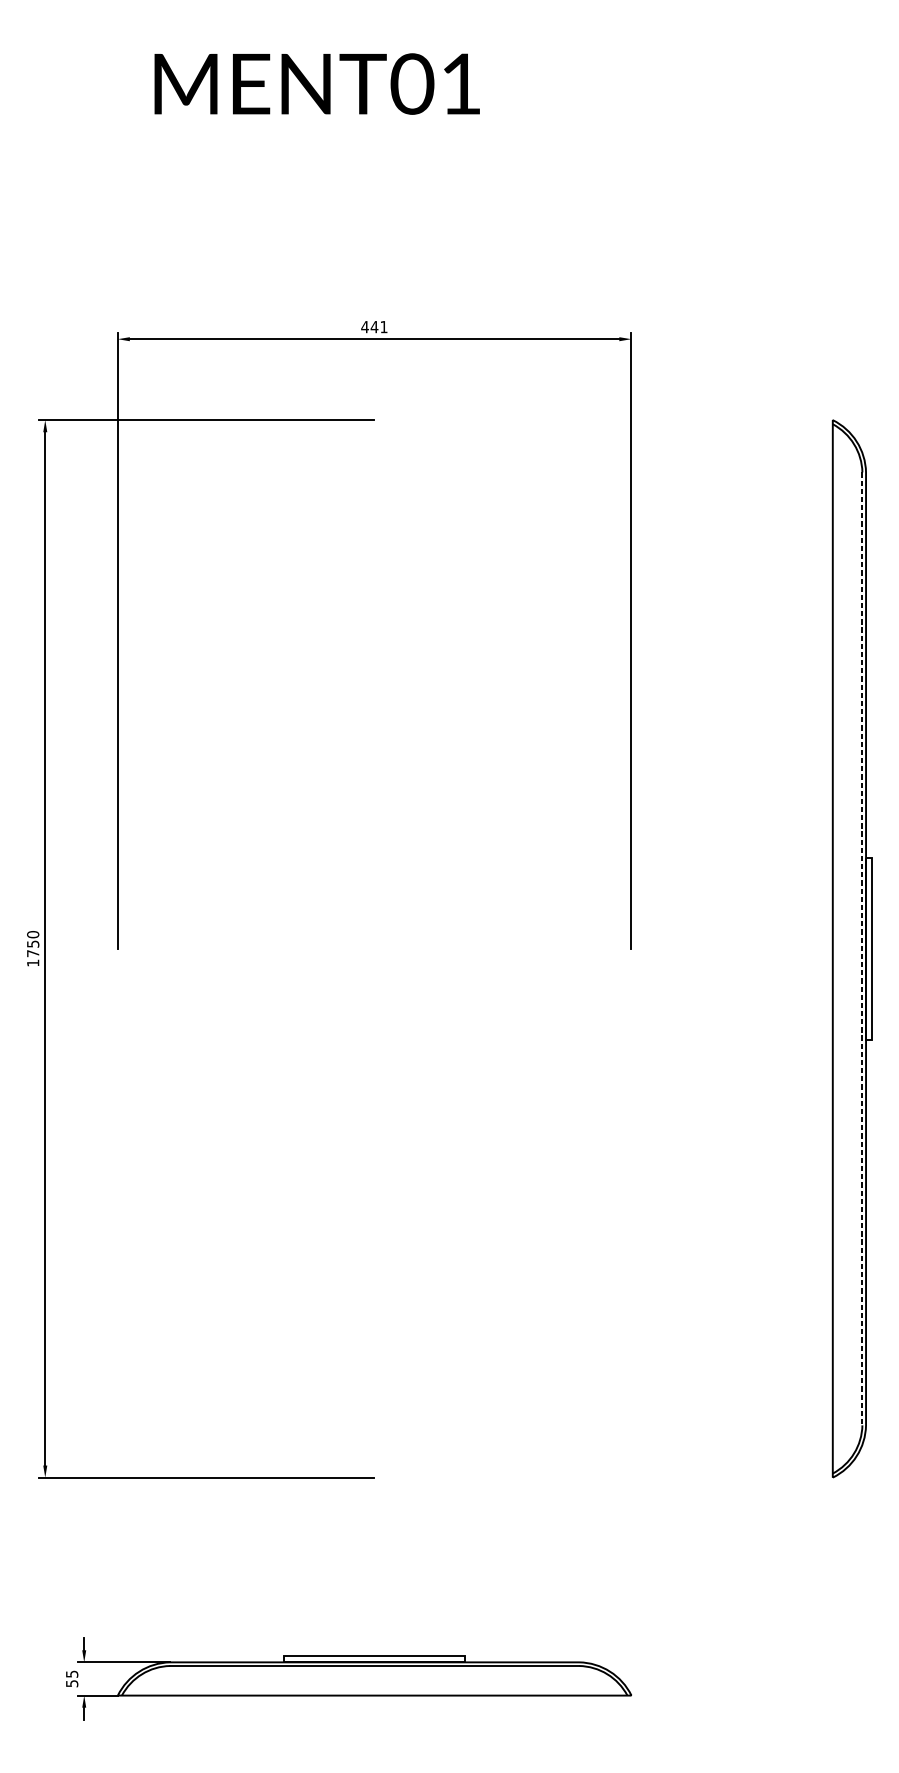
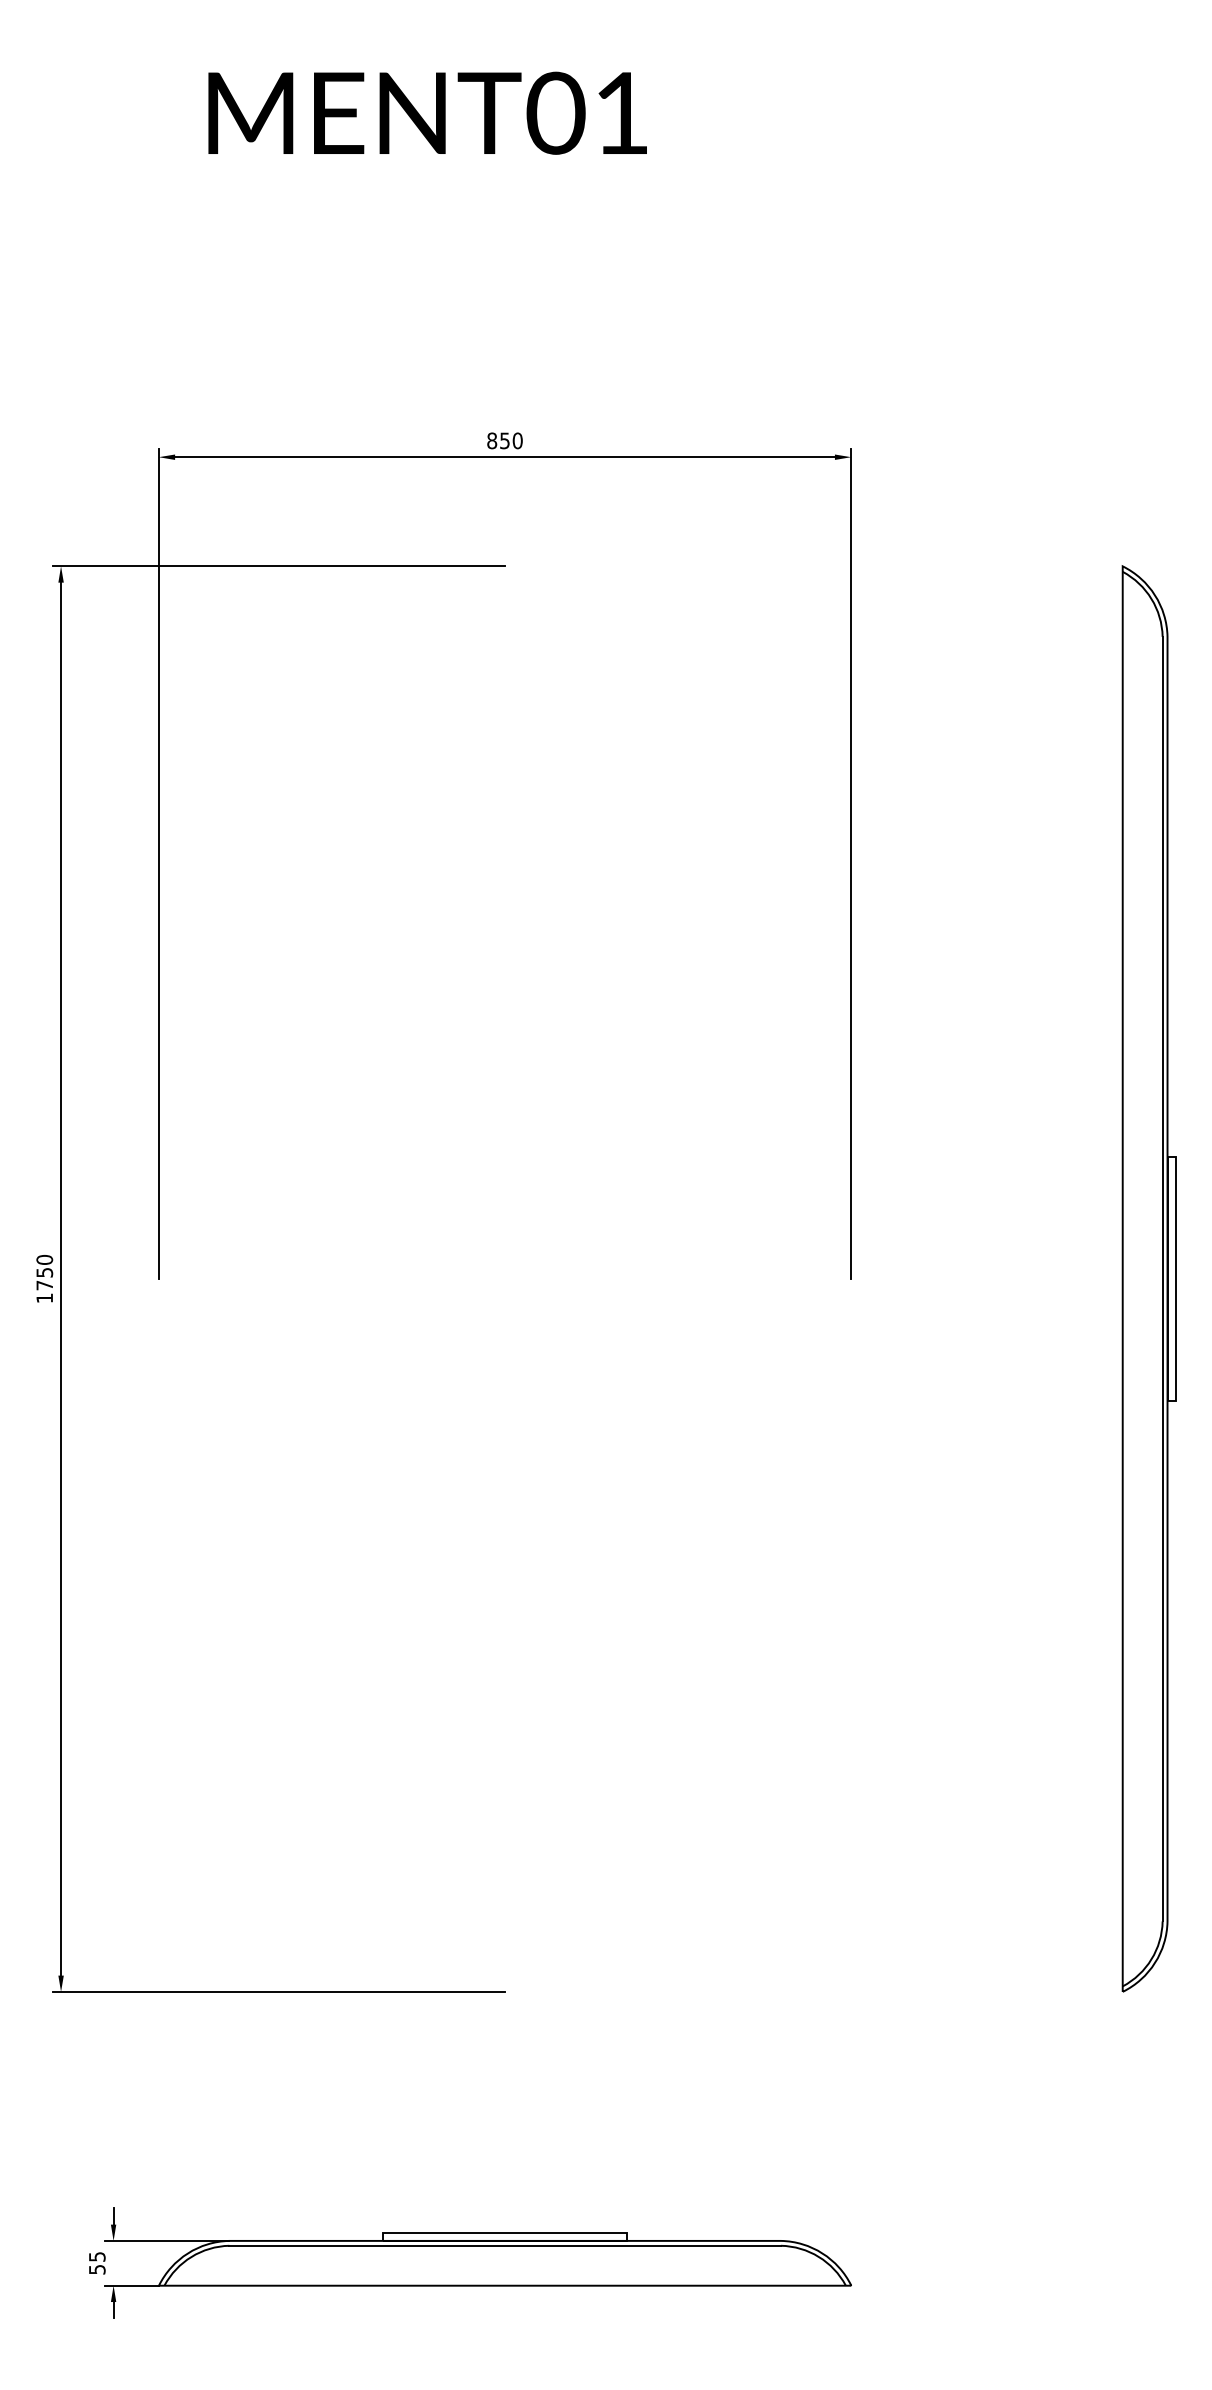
text: (374, 326) -> (504, 440), 441 -> 850
line: (862, 949) -> (1162, 1279), dashed -> solid

